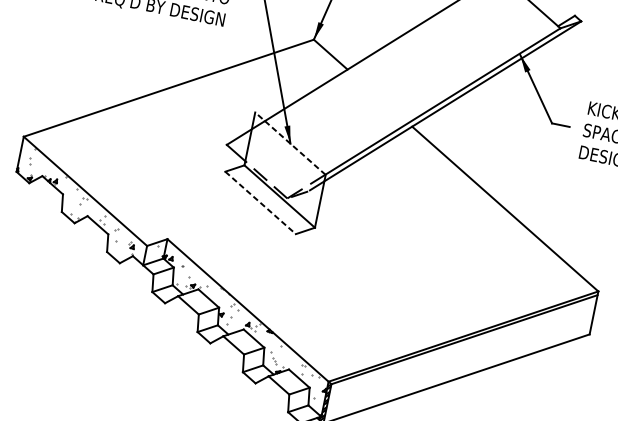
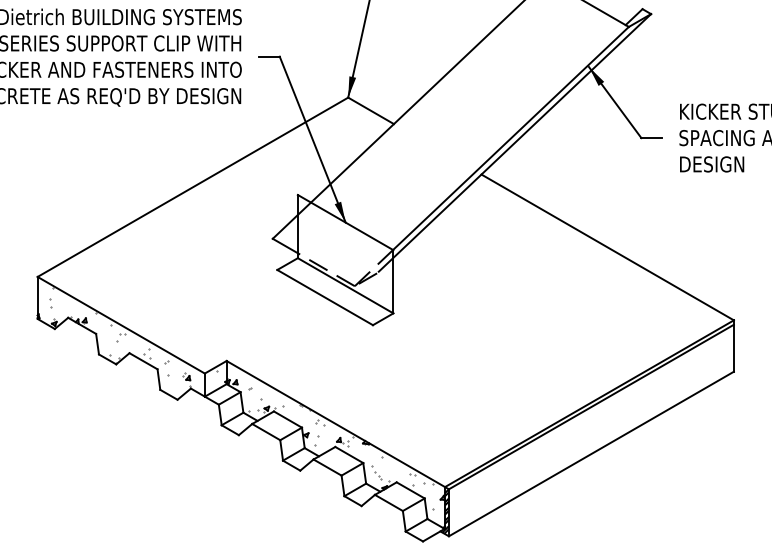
line: (290, 143) -> (345, 222), dashed -> solid
line: (260, 202) -> (325, 297), dashed -> solid

